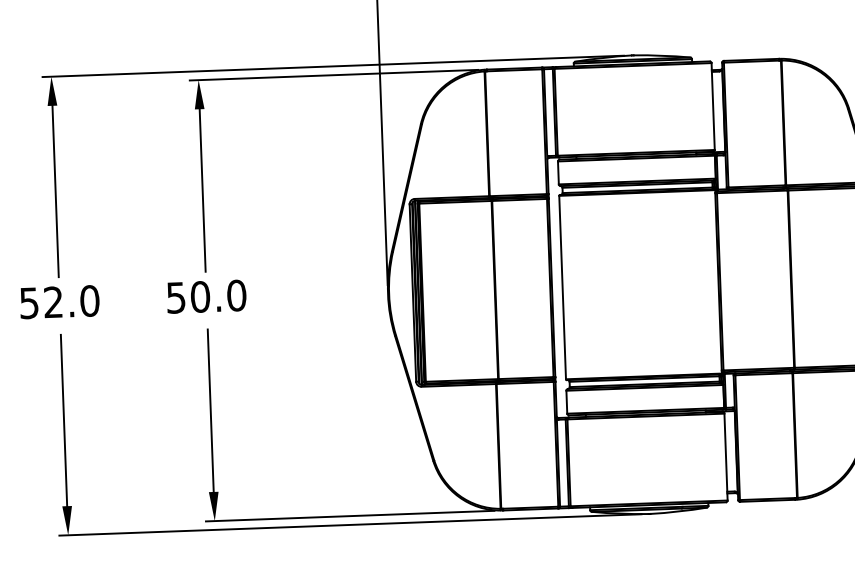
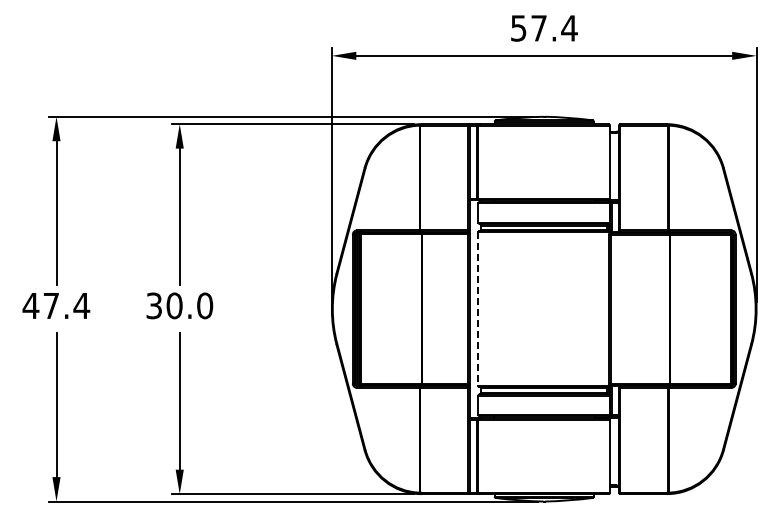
line: (562, 287) -> (478, 309), solid -> dashed
text: (176, 297) -> (154, 305), 50.0 -> 30.0
text: (59, 301) -> (56, 305), 52.0 -> 47.4

